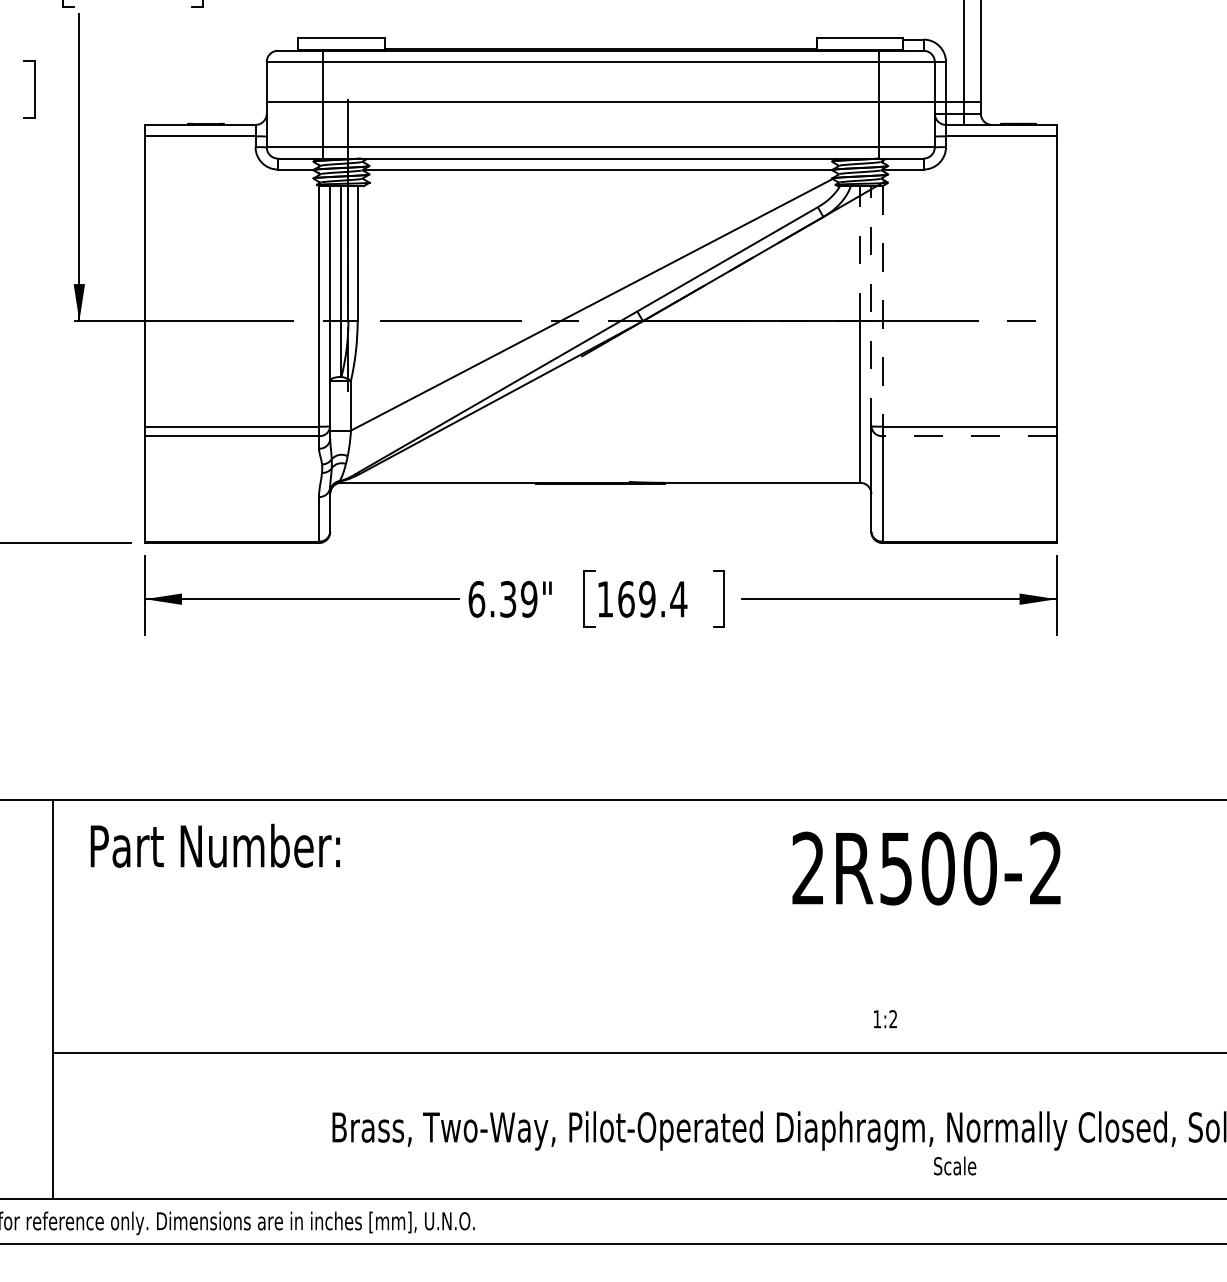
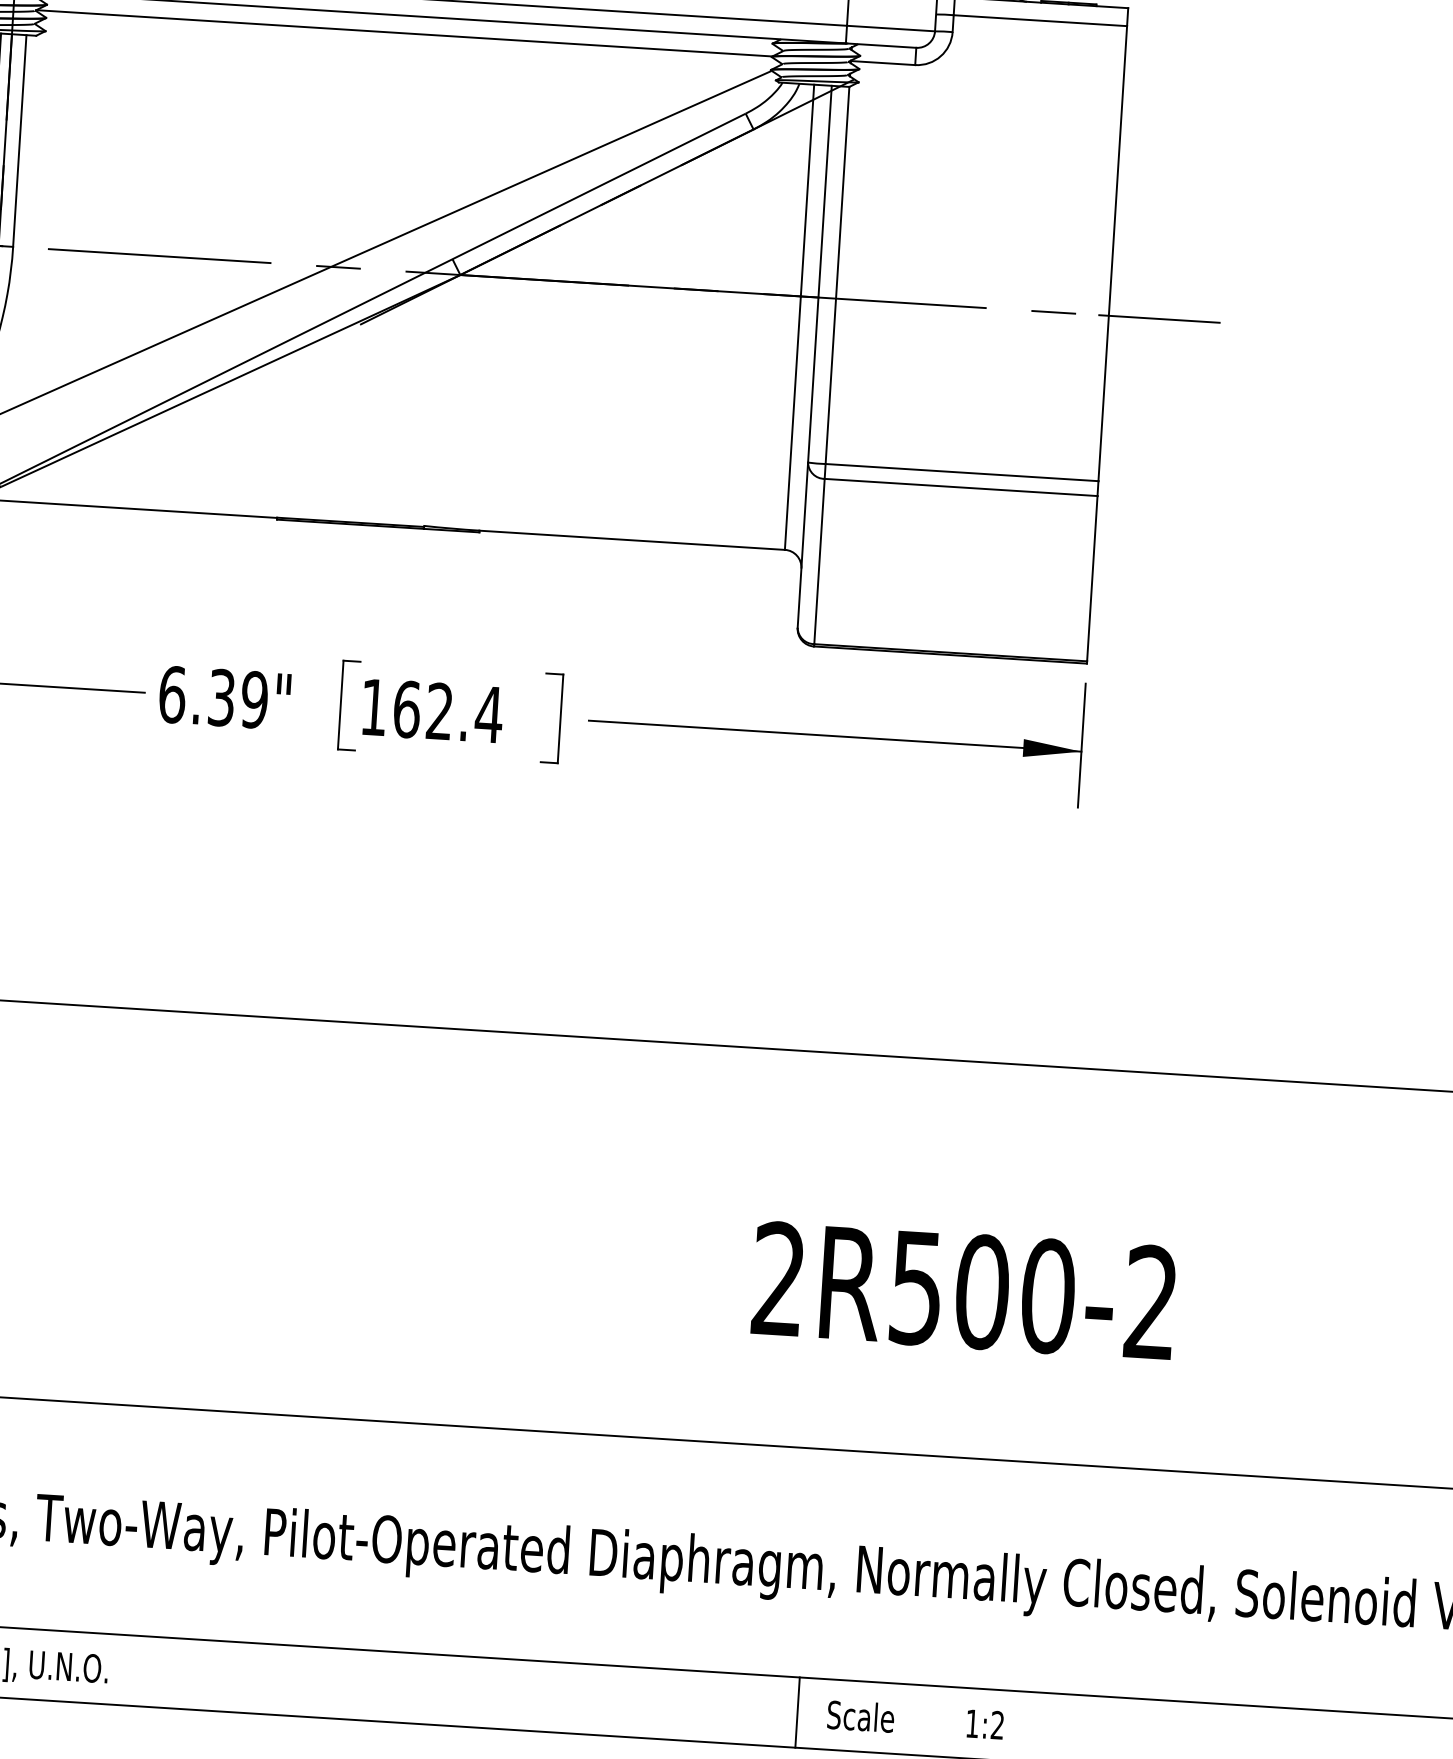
line: (860, 253) -> (808, 190), dashed -> solid
line: (871, 305) -> (820, 273), dashed -> solid
line: (882, 306) -> (837, 275), dashed -> solid
line: (1088, 321) -> (1158, 319), added
line: (969, 436) -> (960, 488), dashed -> solid
text: (647, 599) -> (440, 711), 169.4 -> 162.4
text: (926, 868) -> (963, 1290), moved
text: (885, 1019) -> (985, 1725), moved
text: (955, 1165) -> (861, 1715), moved
line: (914, 1220) -> (797, 1711), added

